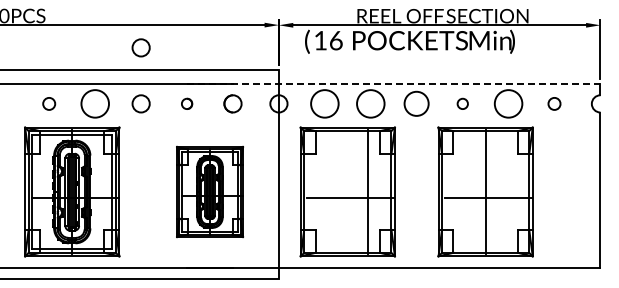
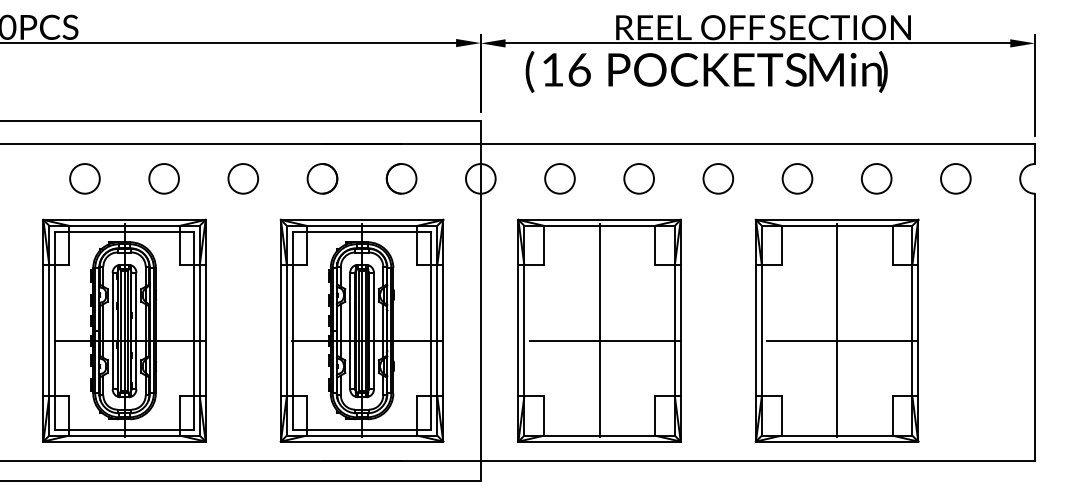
circle: (140, 47) -> (242, 81), removed
line: (393, 83) -> (678, 143), dashed -> solid
circle: (48, 103) -> (83, 178), size x1.43
circle: (94, 103) -> (162, 178), size x0.62
circle: (186, 103) -> (321, 178), size x1.67
circle: (324, 103) -> (559, 178), size x0.62
circle: (370, 103) -> (638, 178), size x0.62
circle: (416, 103) -> (717, 178), size x0.71
circle: (462, 103) -> (797, 178), size x1.67
circle: (508, 103) -> (876, 178), size x0.62
circle: (554, 103) -> (955, 178), size x1.43
part: (209, 191) -> (361, 329), size x1.43
line: (367, 191) -> (599, 329), moved

